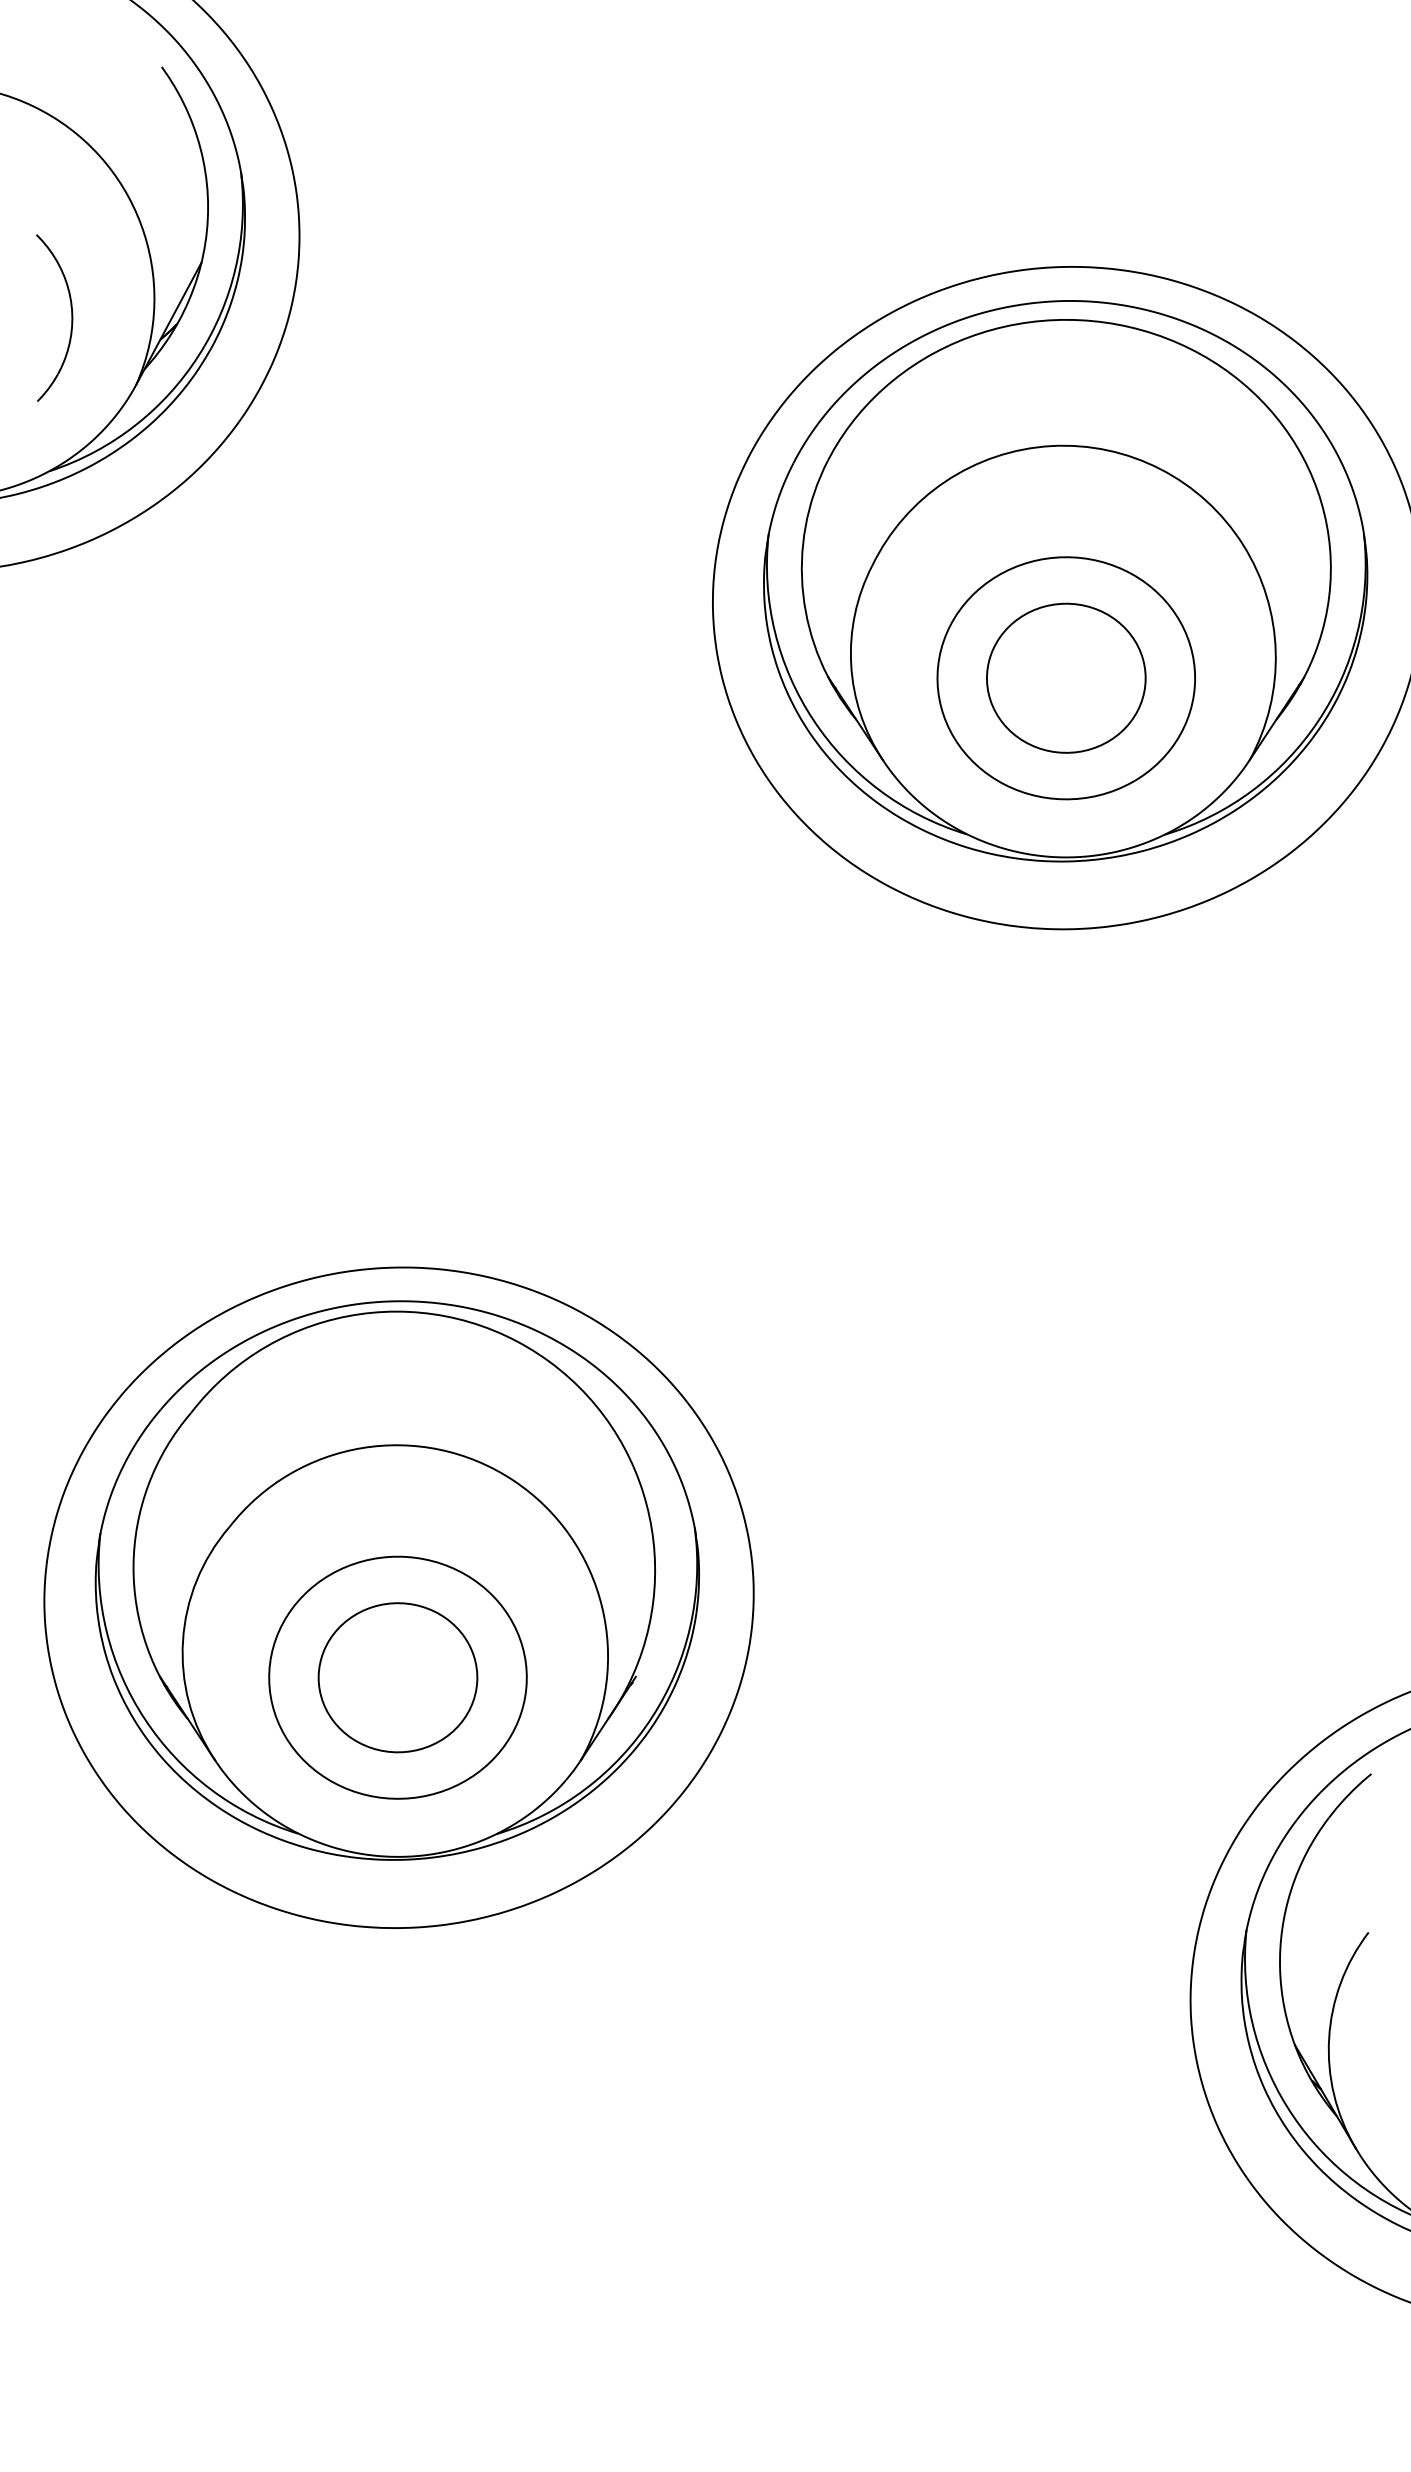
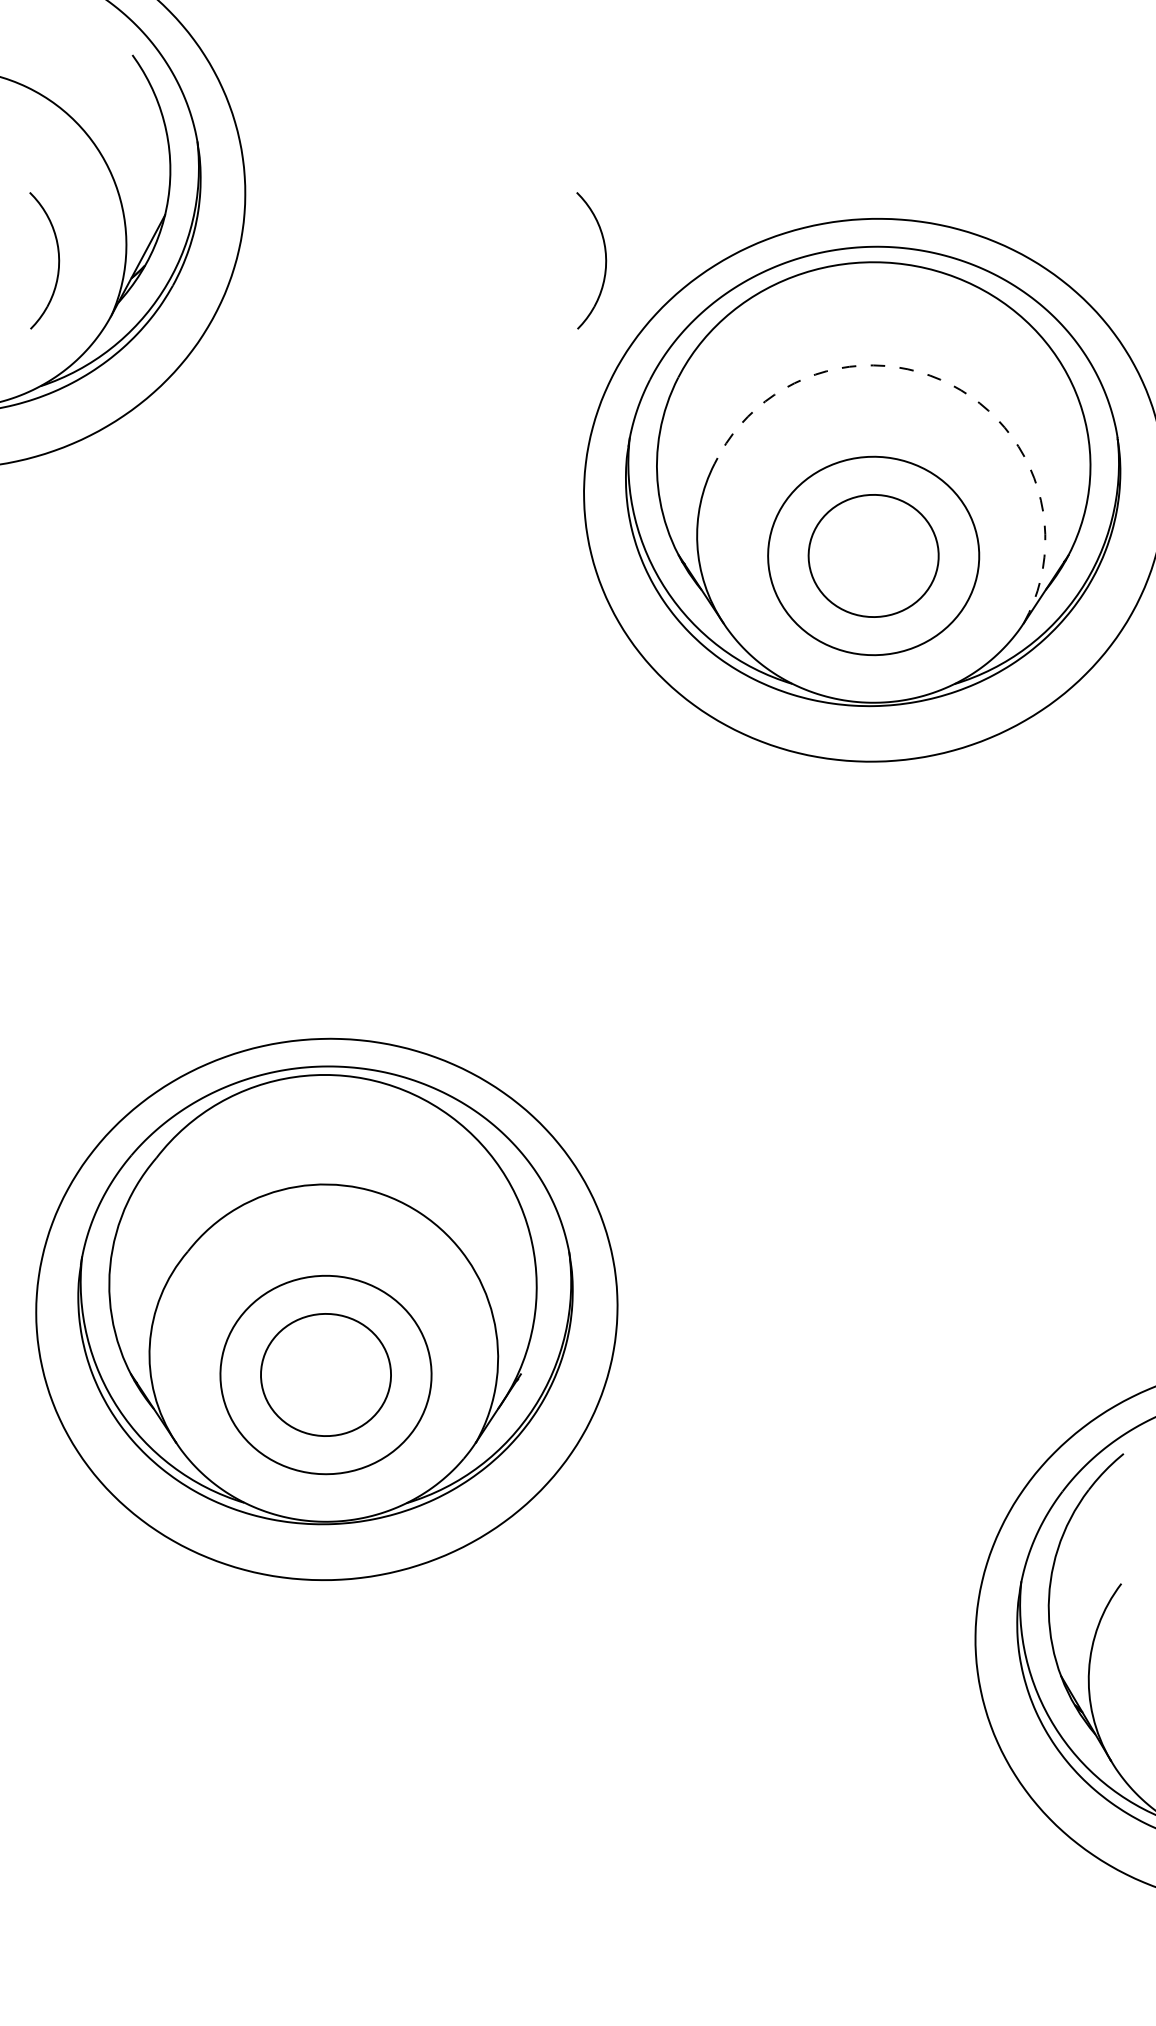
part: (739, 317) -> (605, 260), added
arc: (1161, 469) -> (951, 384), solid -> dashed

